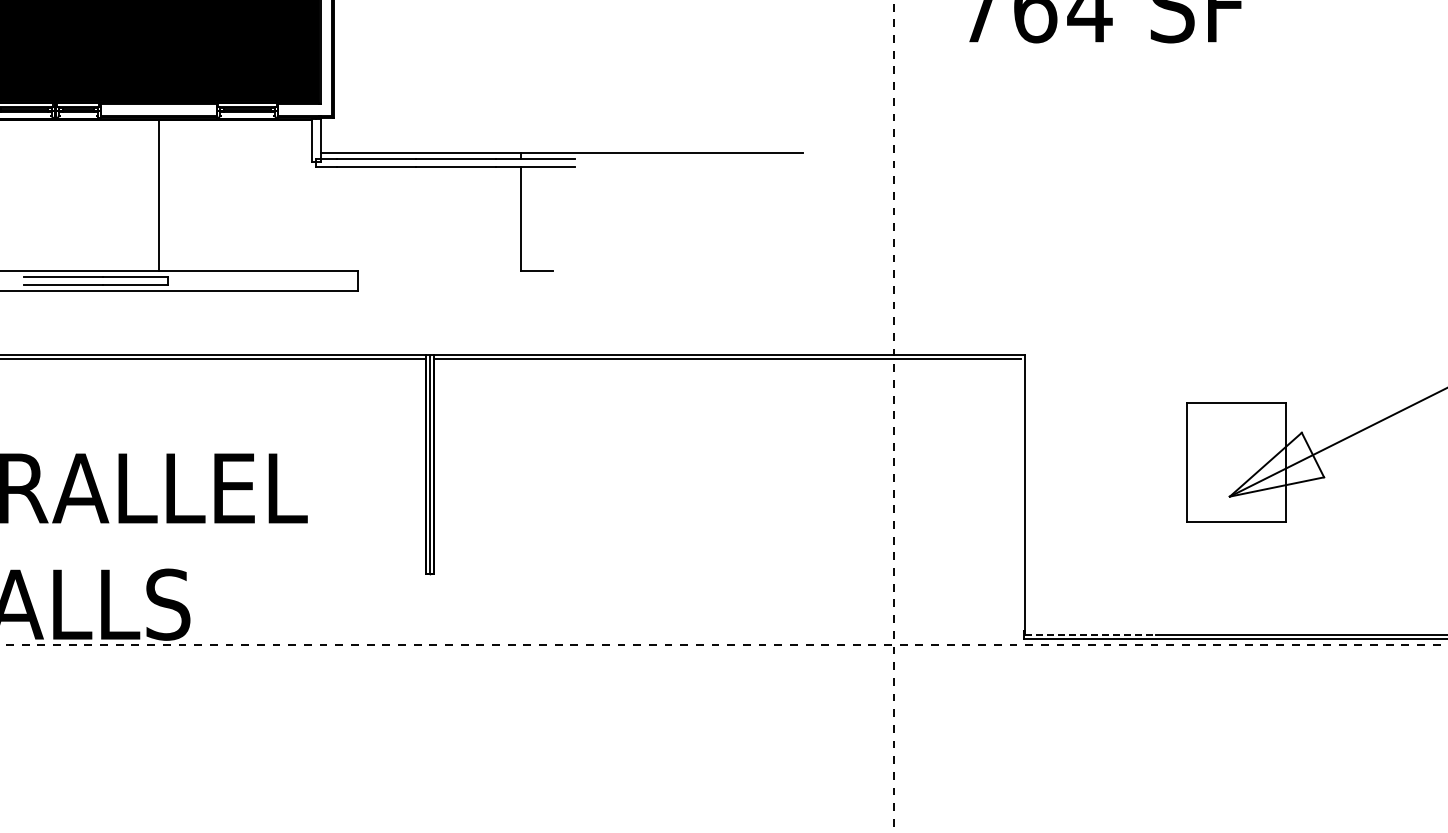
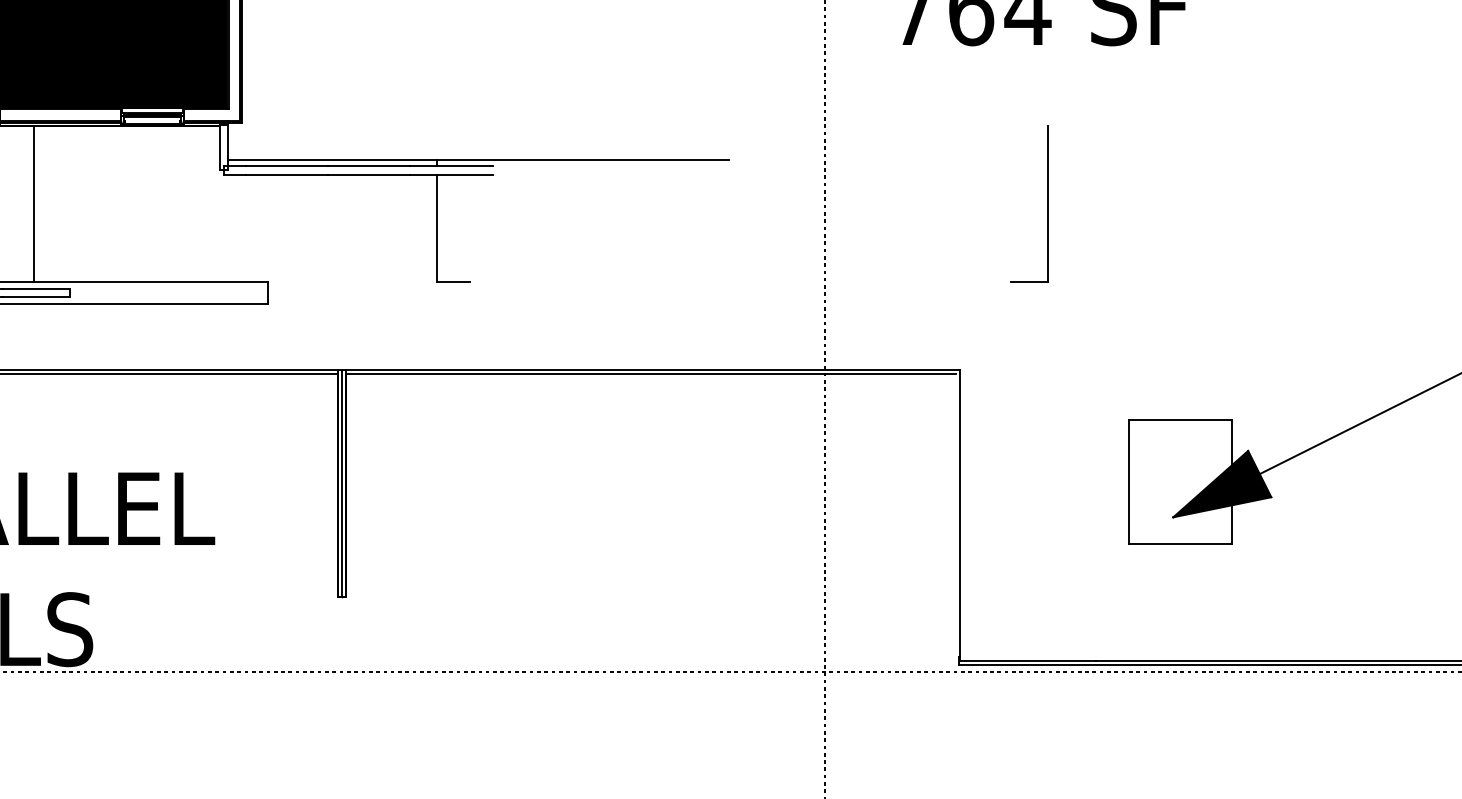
line: (158, 195) -> (34, 204), moved
part: (1108, 195) -> (1047, 204), added
fill: (1276, 464) -> (1221, 483), added
line: (1090, 634) -> (1028, 660), dashed -> solid

